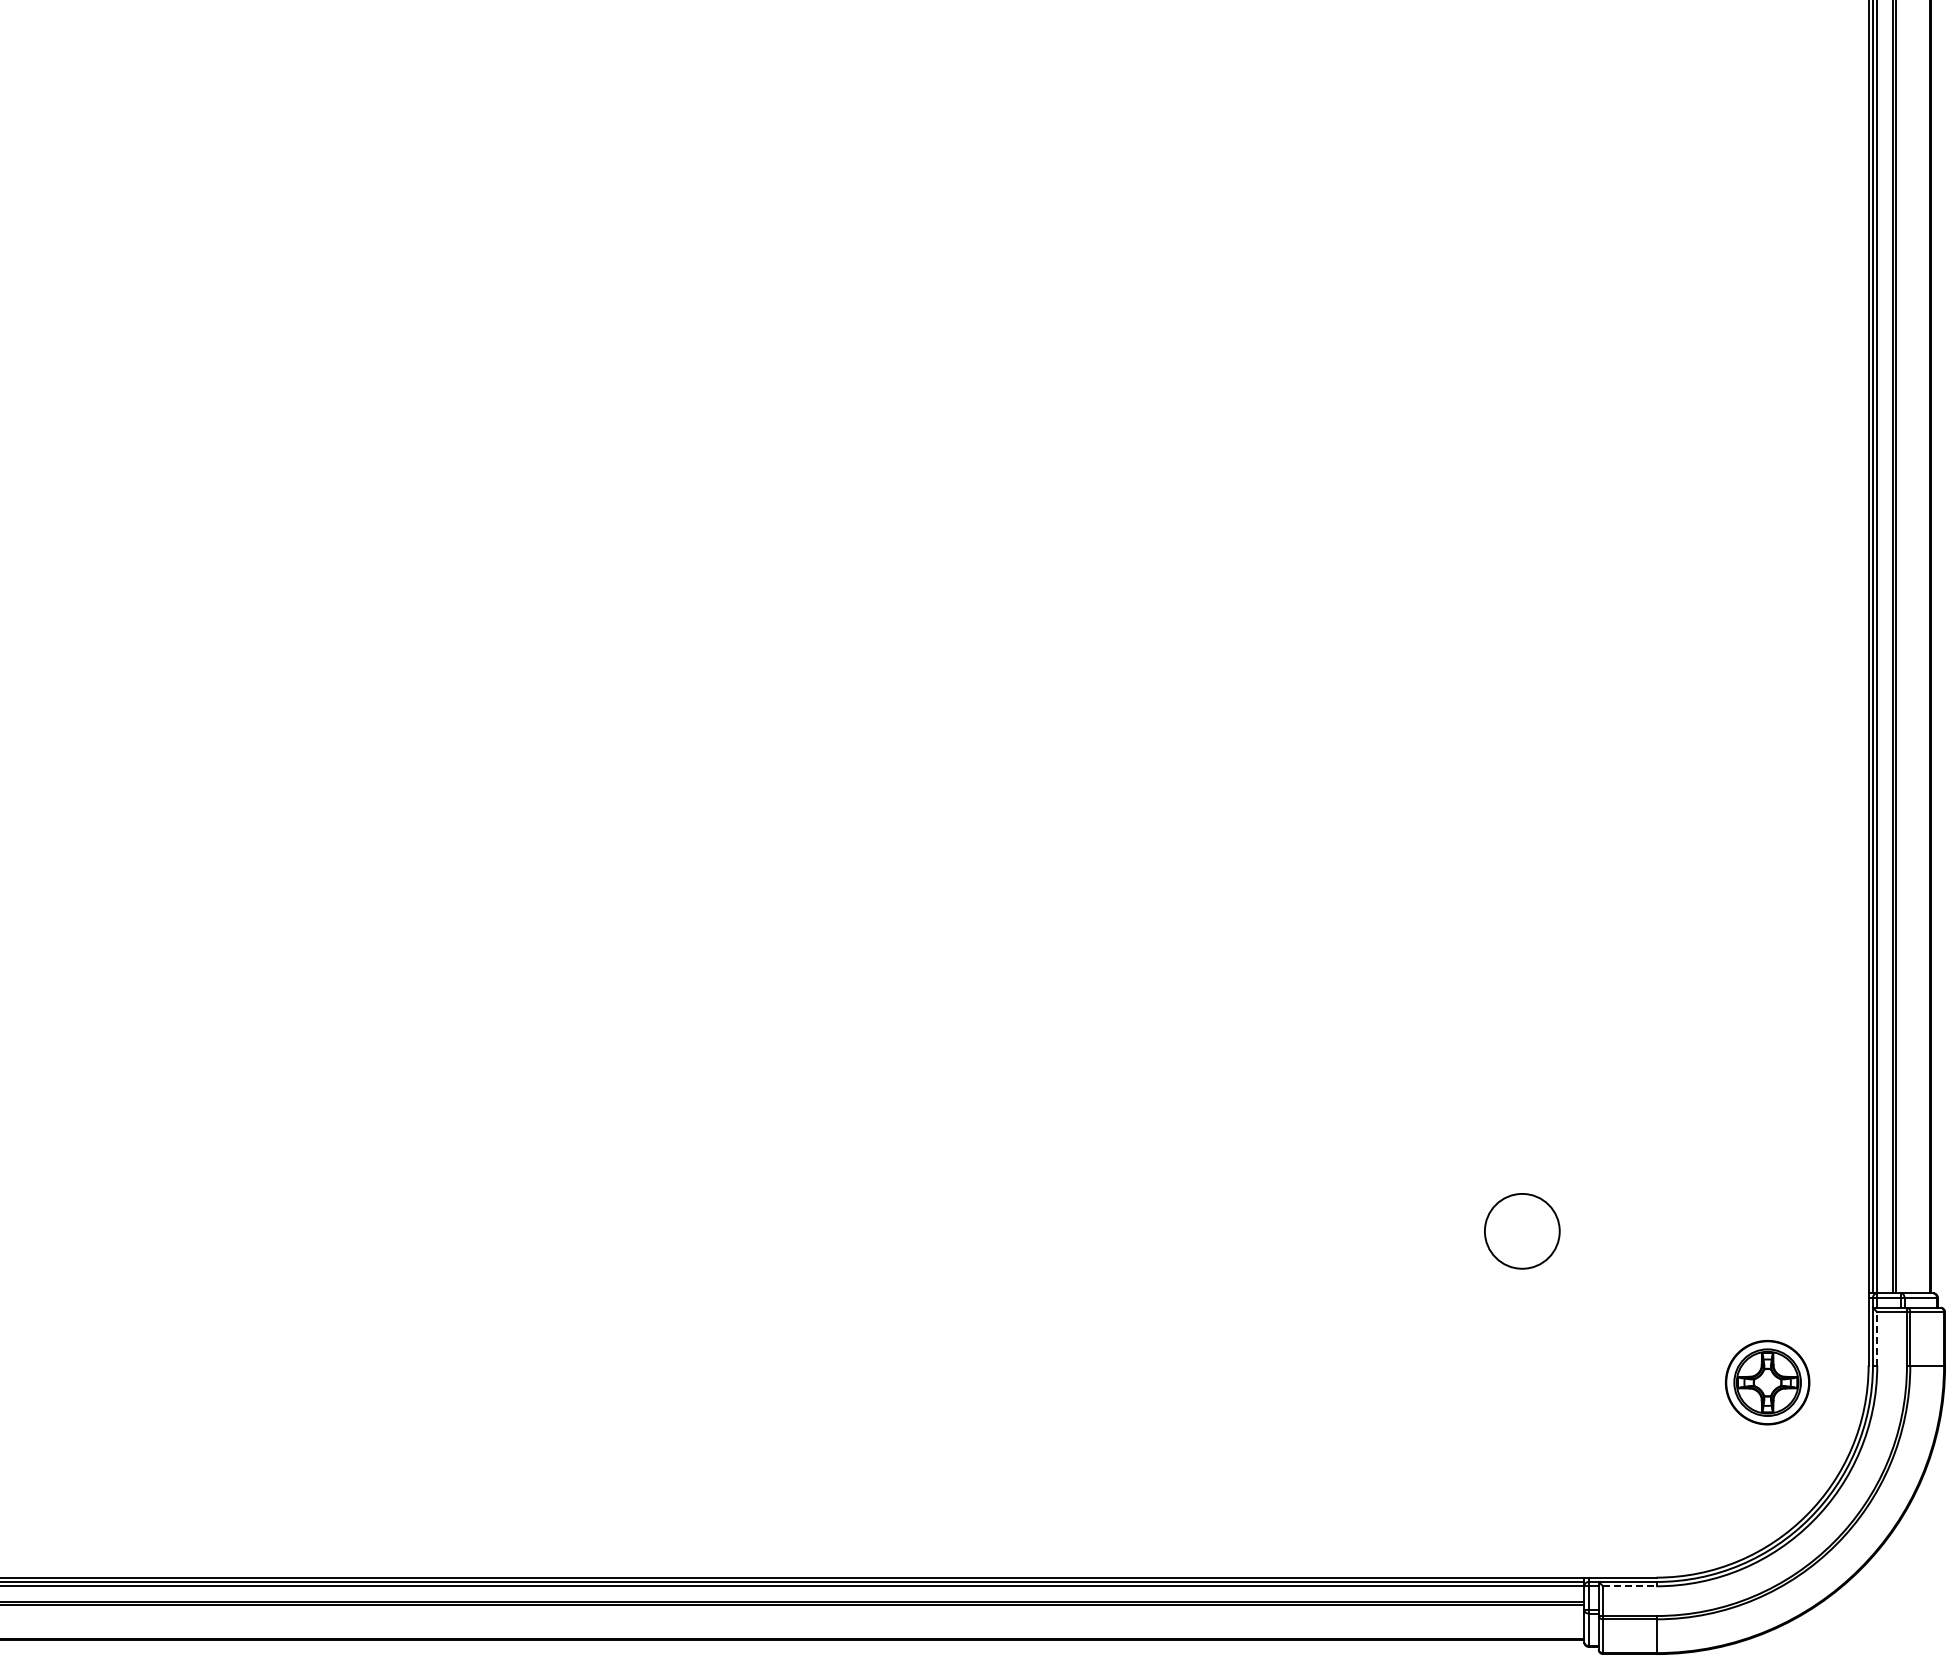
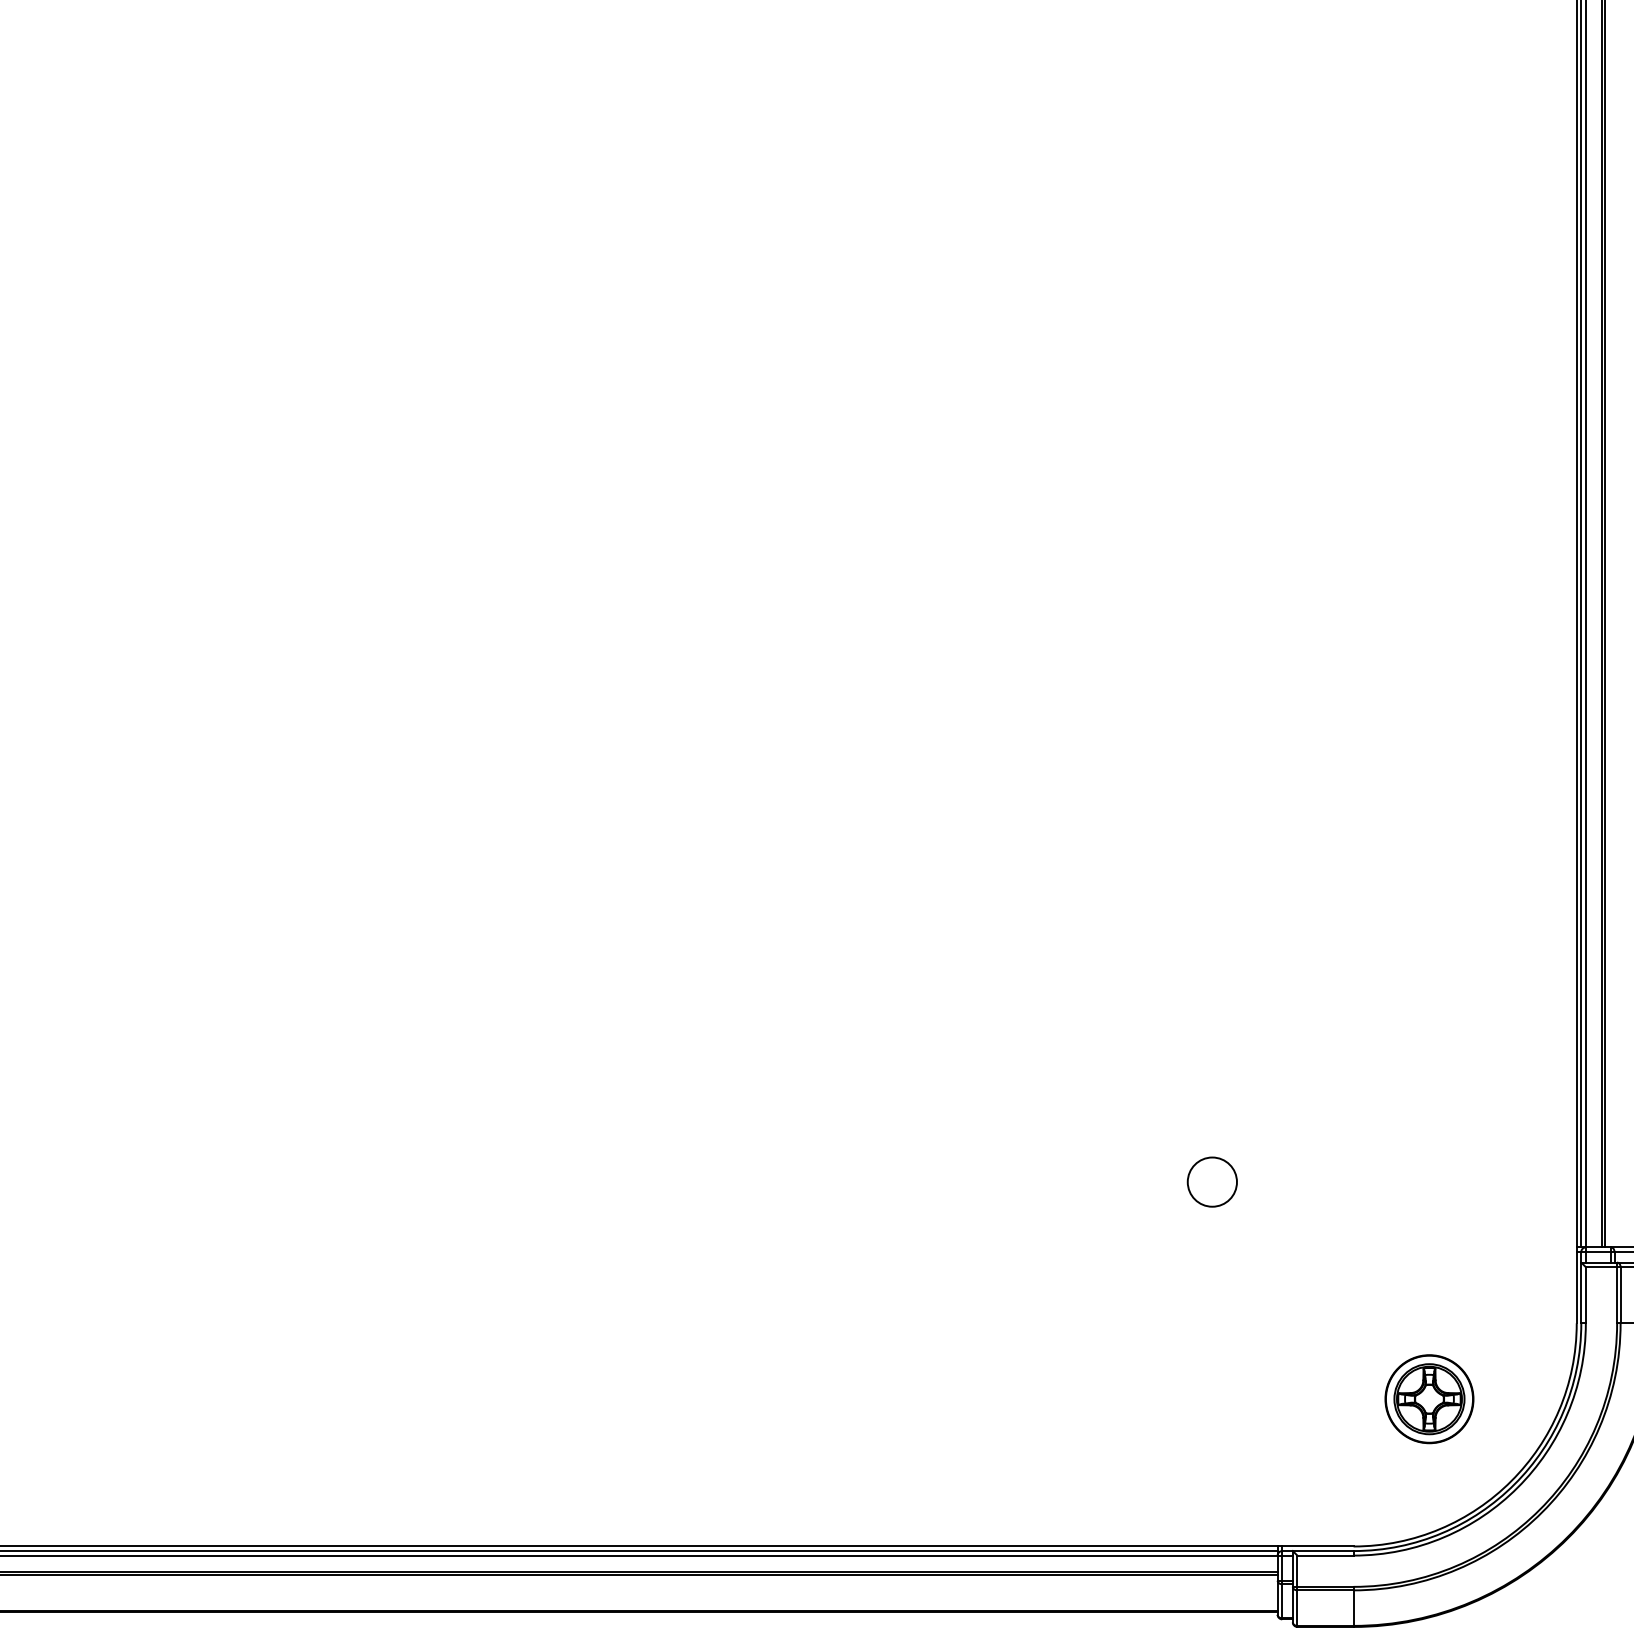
circle: (1521, 1230) -> (1211, 1181), size x0.62
line: (1877, 1338) -> (1586, 1294), dashed -> solid
part: (1767, 1382) -> (1429, 1399), moved
line: (1629, 1586) -> (1325, 1555), dashed -> solid

